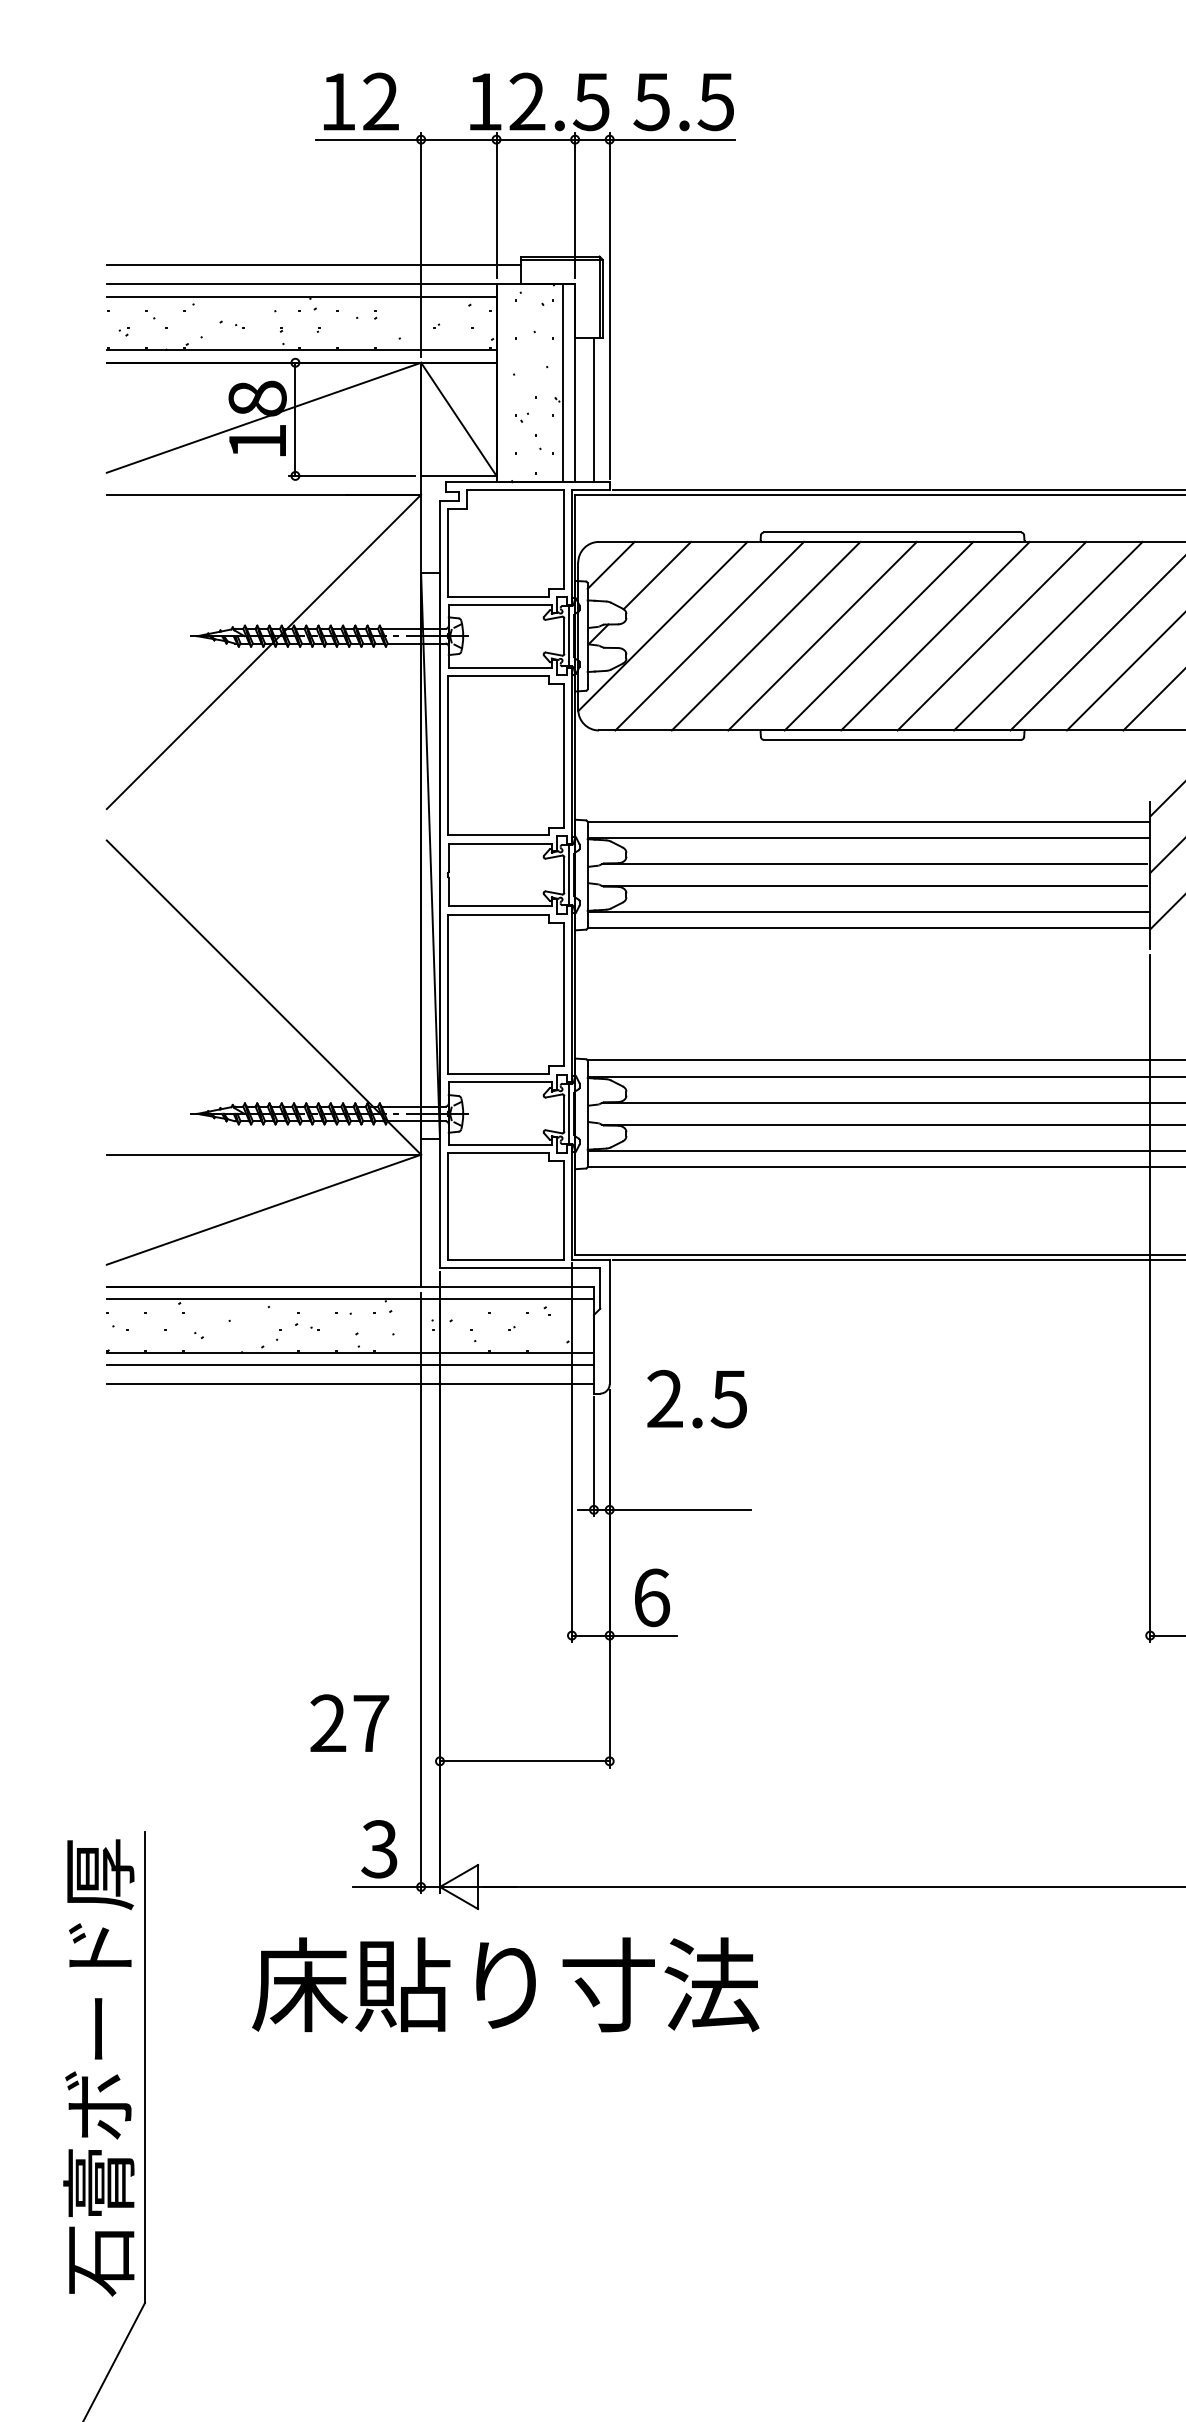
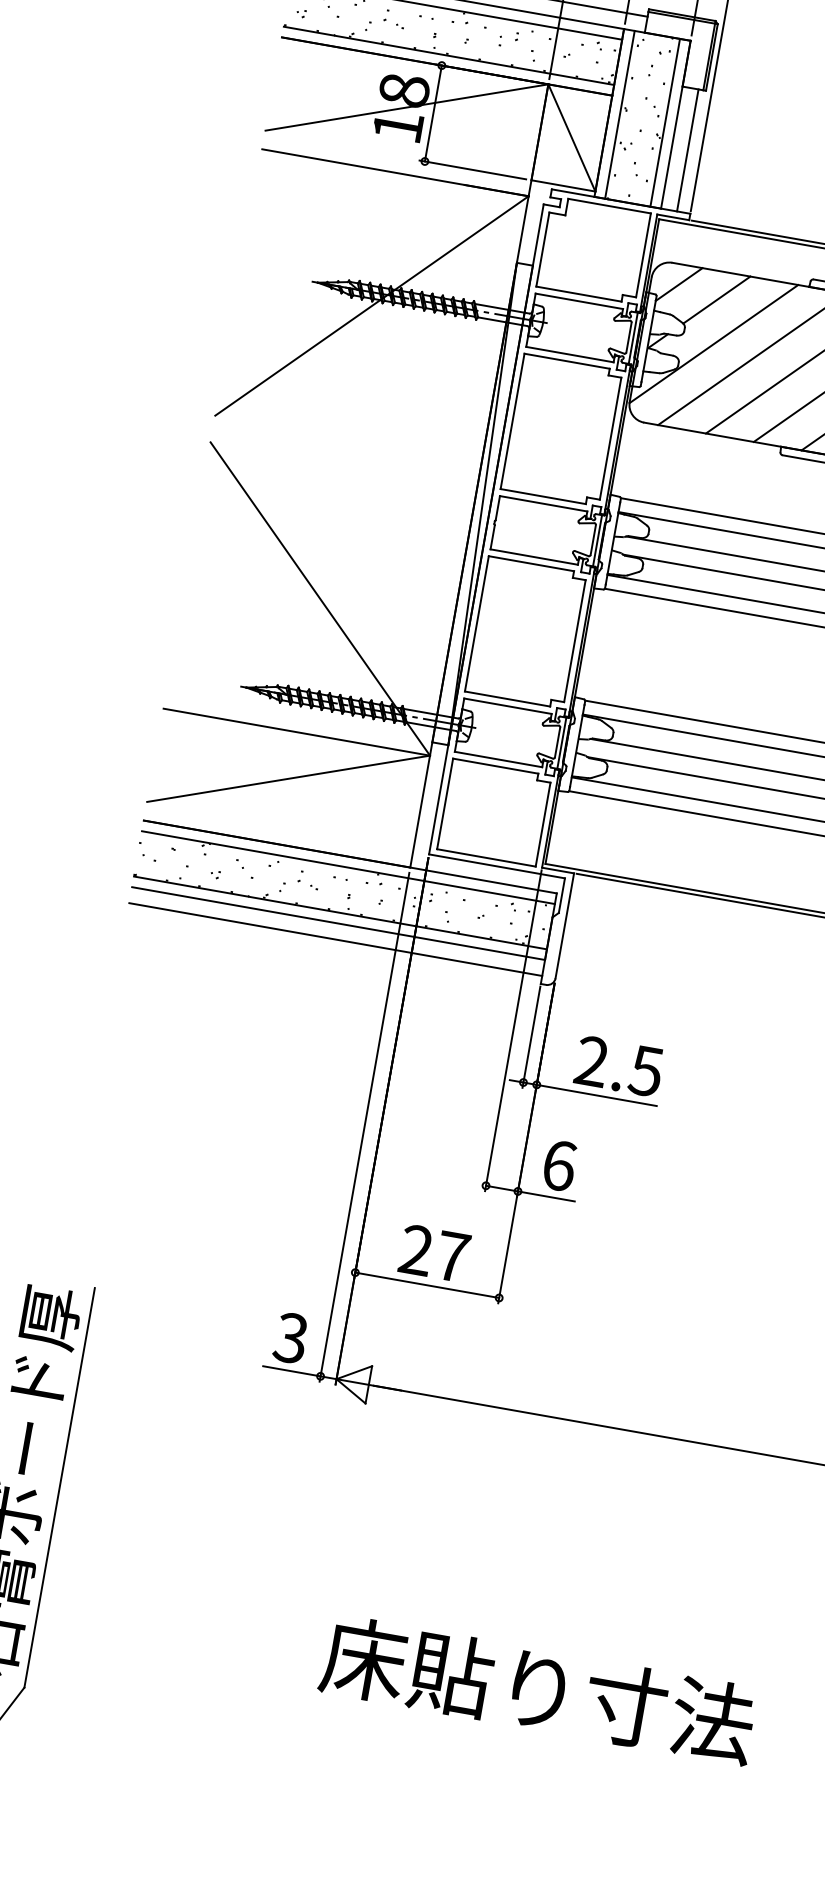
line: (509, 383) -> (620, 115), added
text: (696, 1399) -> (618, 1066), moved
text: (349, 1722) -> (434, 1252), moved
text: (505, 1984) -> (538, 1689), moved

